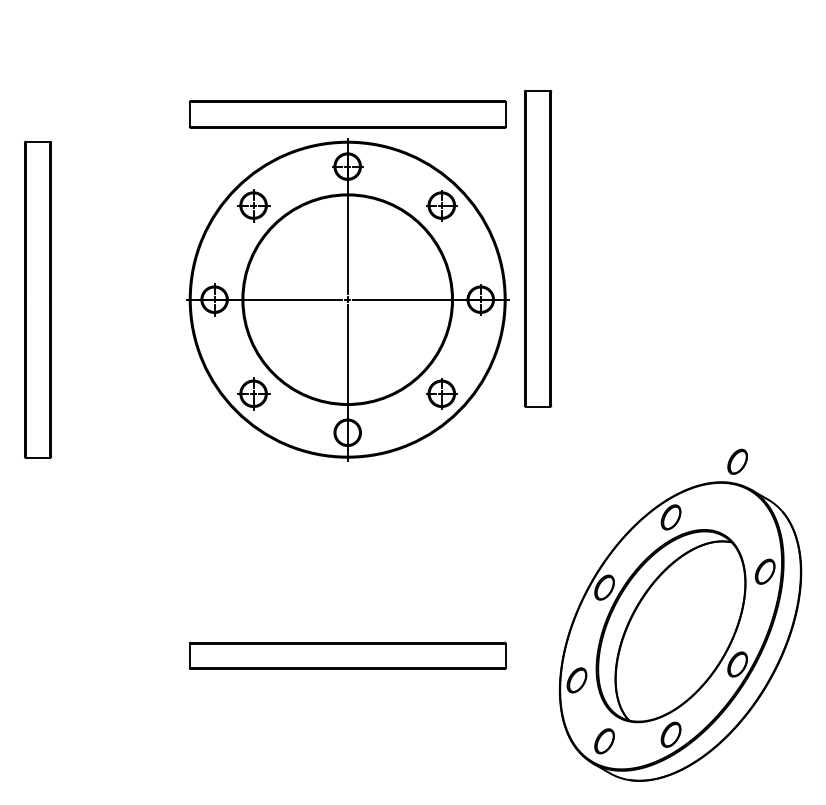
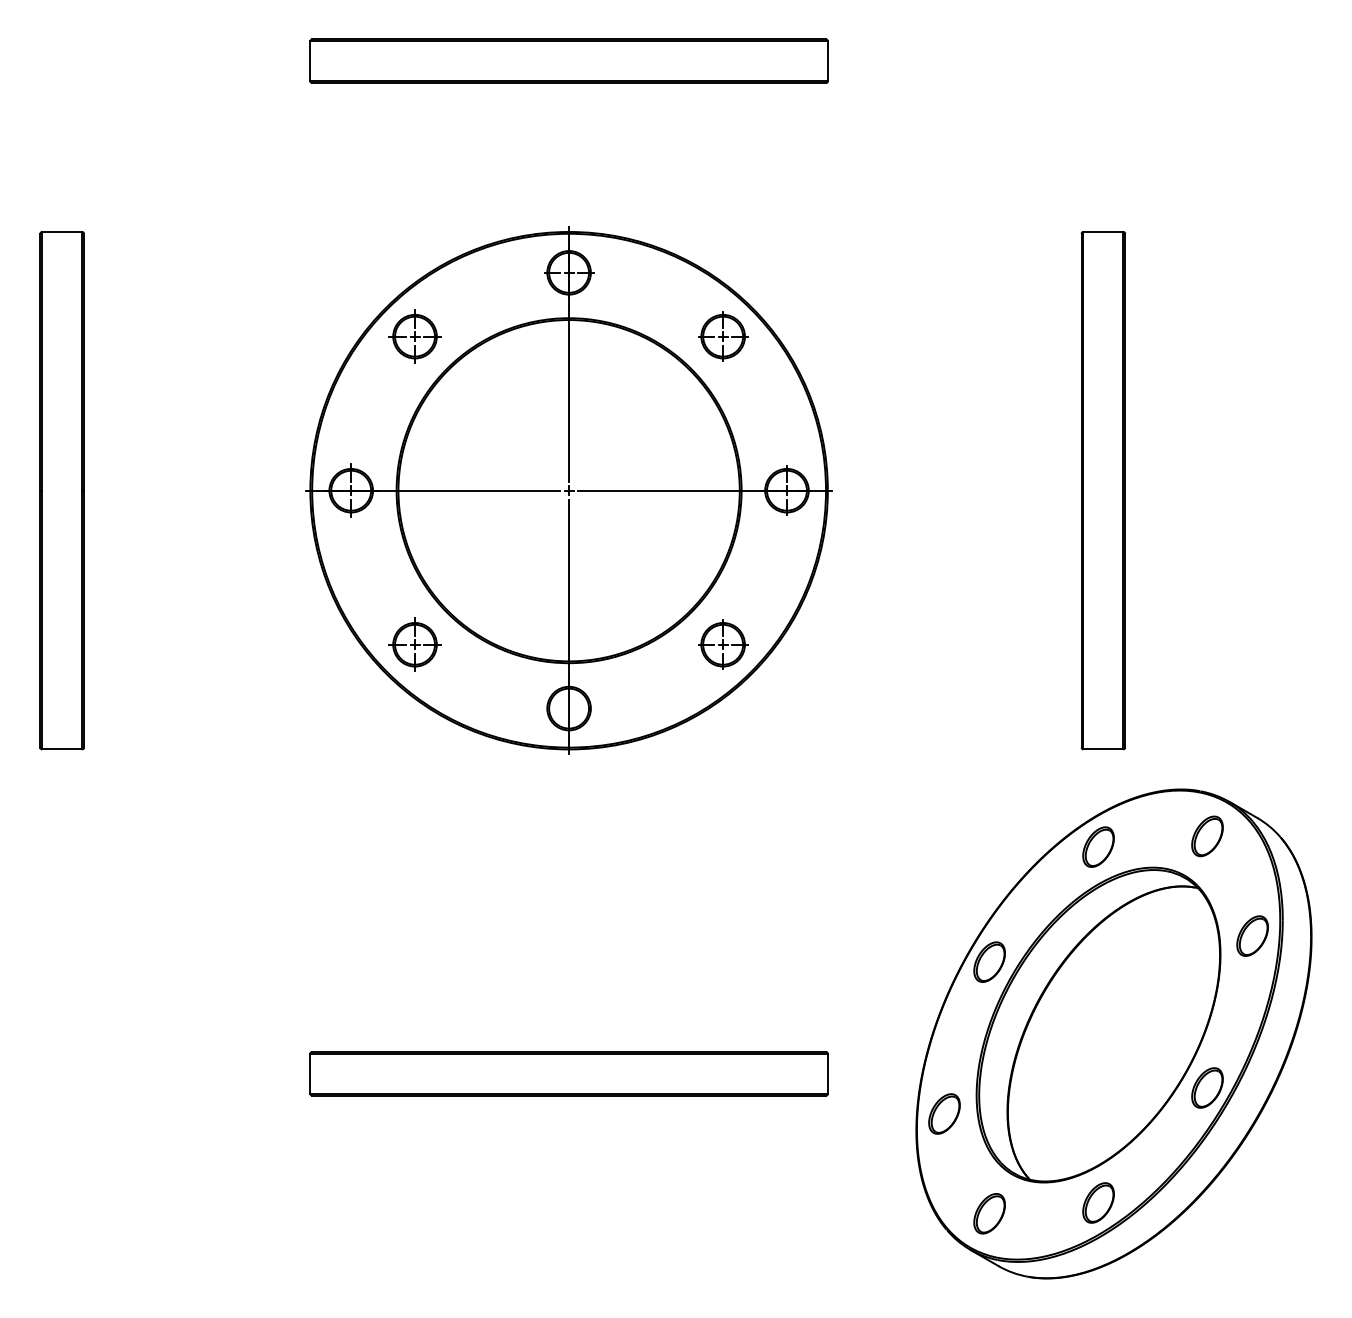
part: (347, 114) -> (568, 61), moved
part: (538, 248) -> (1104, 490), moved
part: (737, 461) -> (1207, 835), moved

